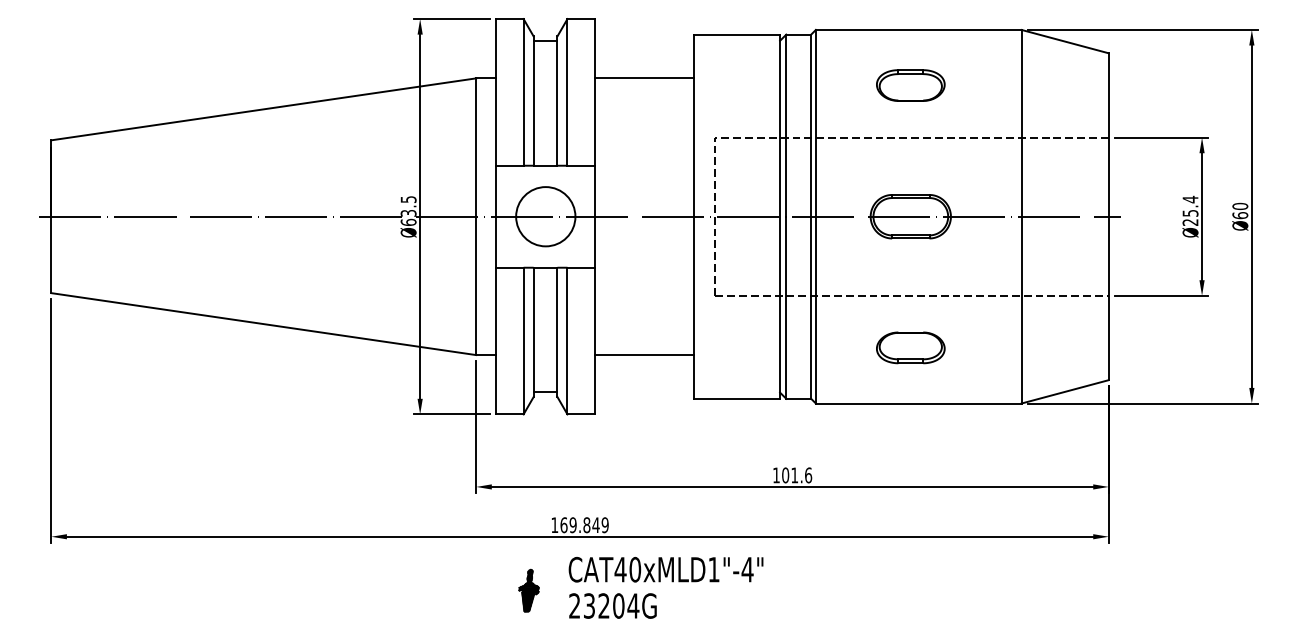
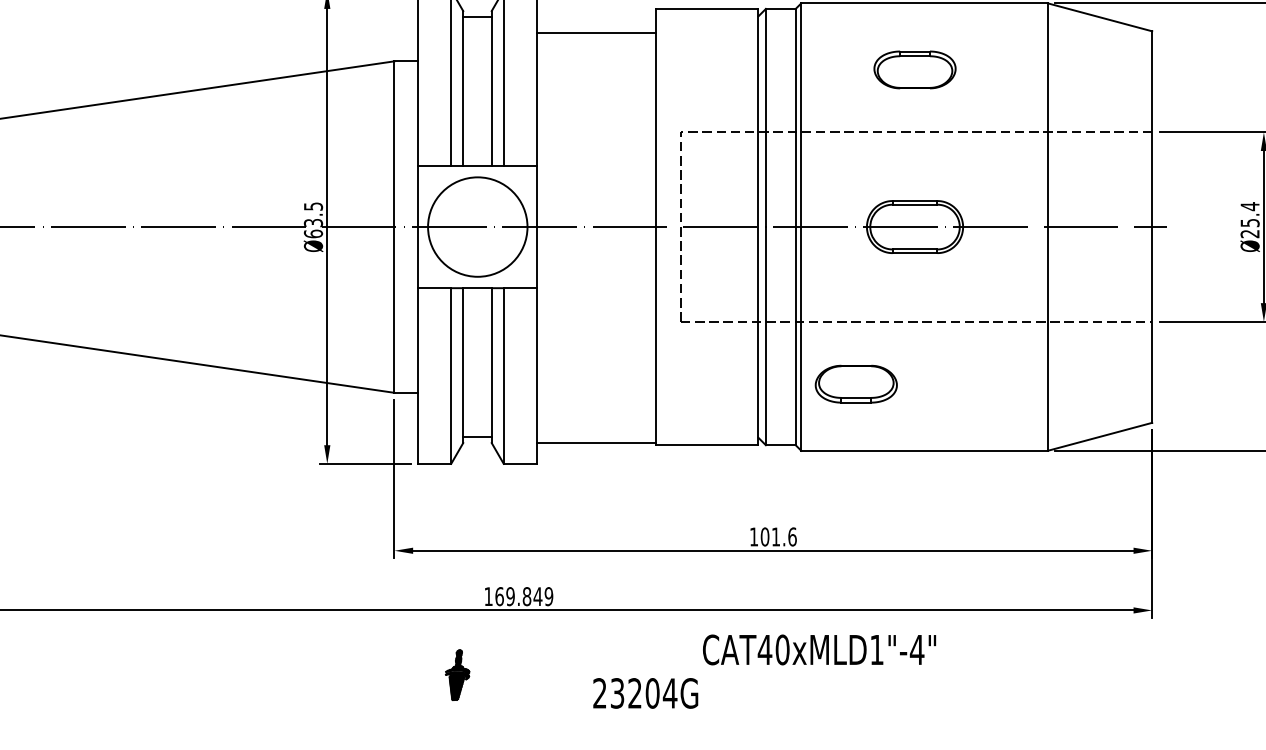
line: (644, 78) -> (596, 32), moved
circle: (545, 216) -> (477, 226), size x1.4
part: (910, 347) -> (855, 383), moved
line: (644, 355) -> (596, 443), moved
text: (665, 569) -> (818, 649), moved
text: (612, 605) -> (645, 692), moved

